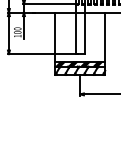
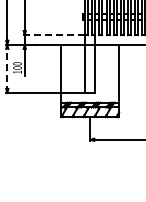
line: (49, 4) -> (54, 35), solid -> dashed
line: (9, 32) -> (7, 68), solid -> dashed

